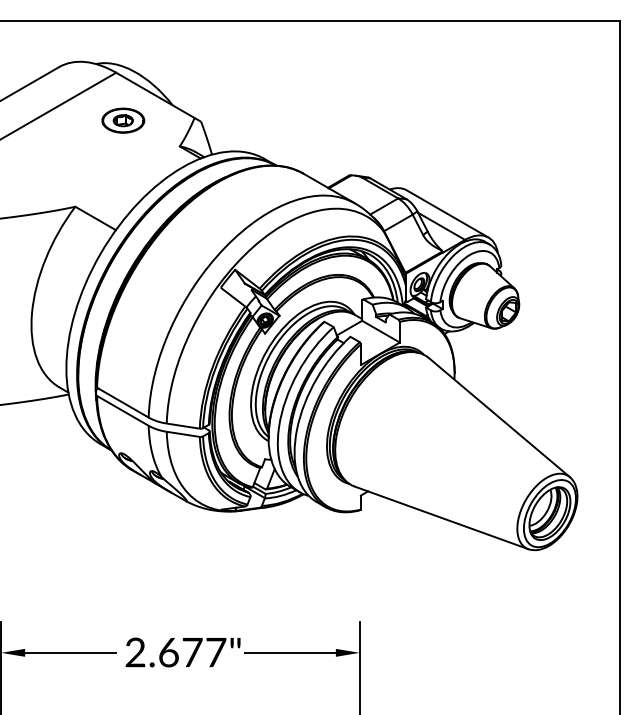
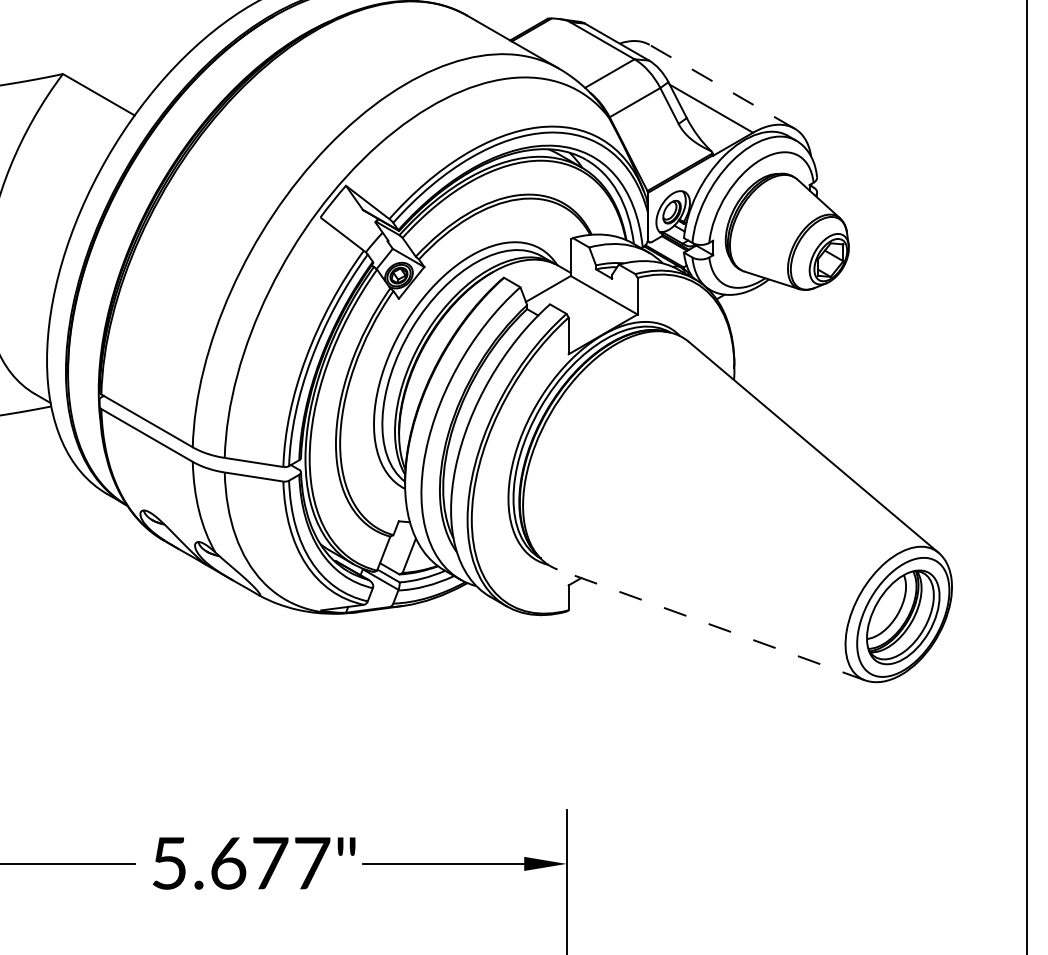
line: (447, 213) -> (721, 85), solid -> dashed
line: (441, 517) -> (711, 624), solid -> dashed
text: (135, 652) -> (169, 863), 2.677" -> 5.677"

